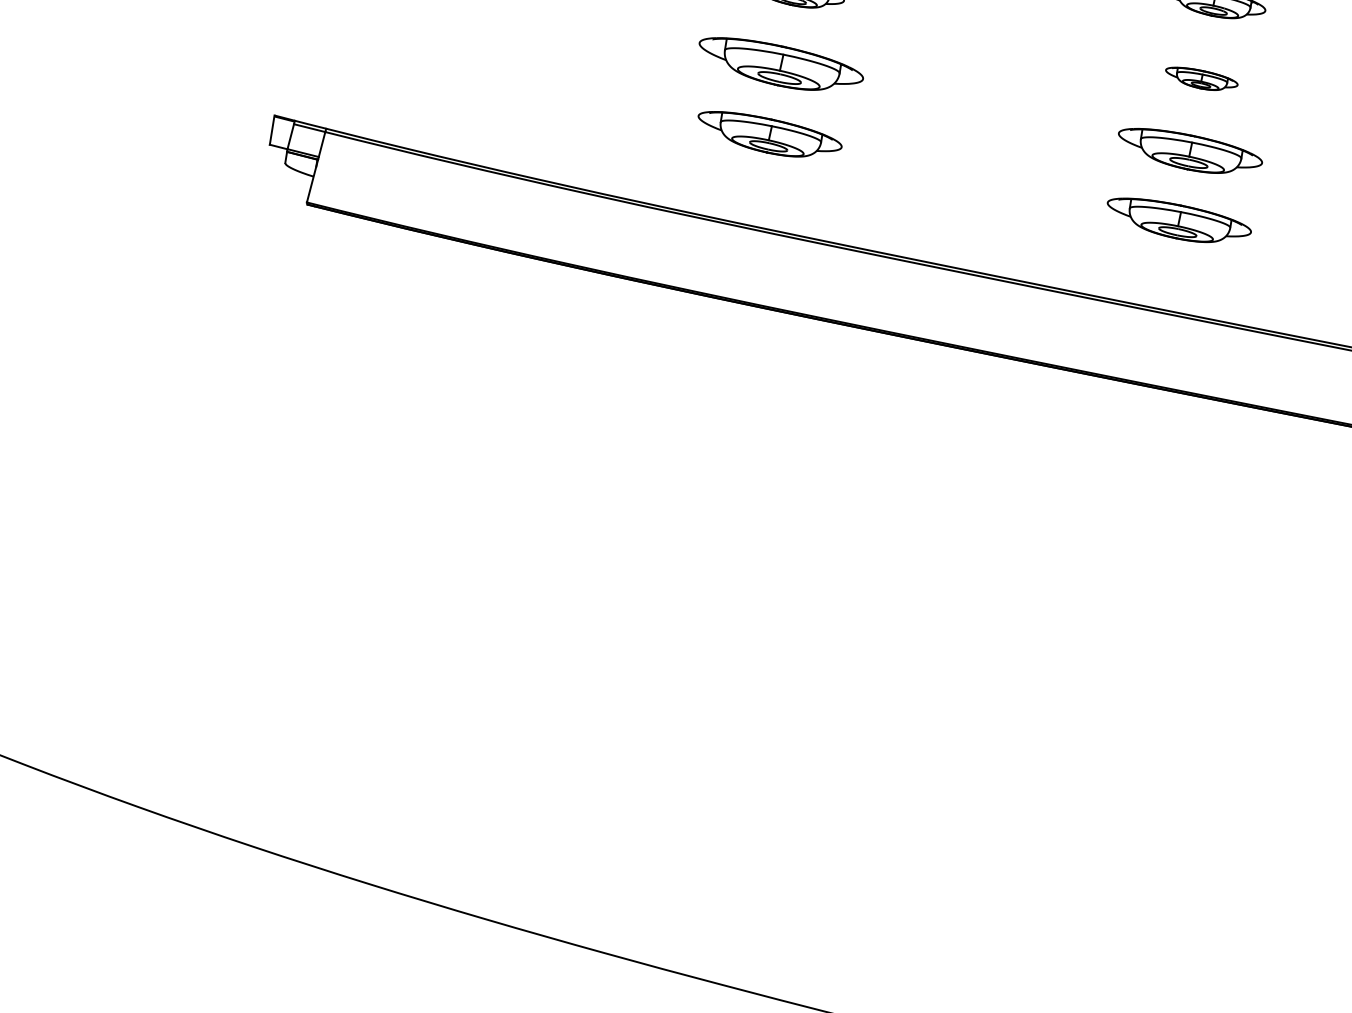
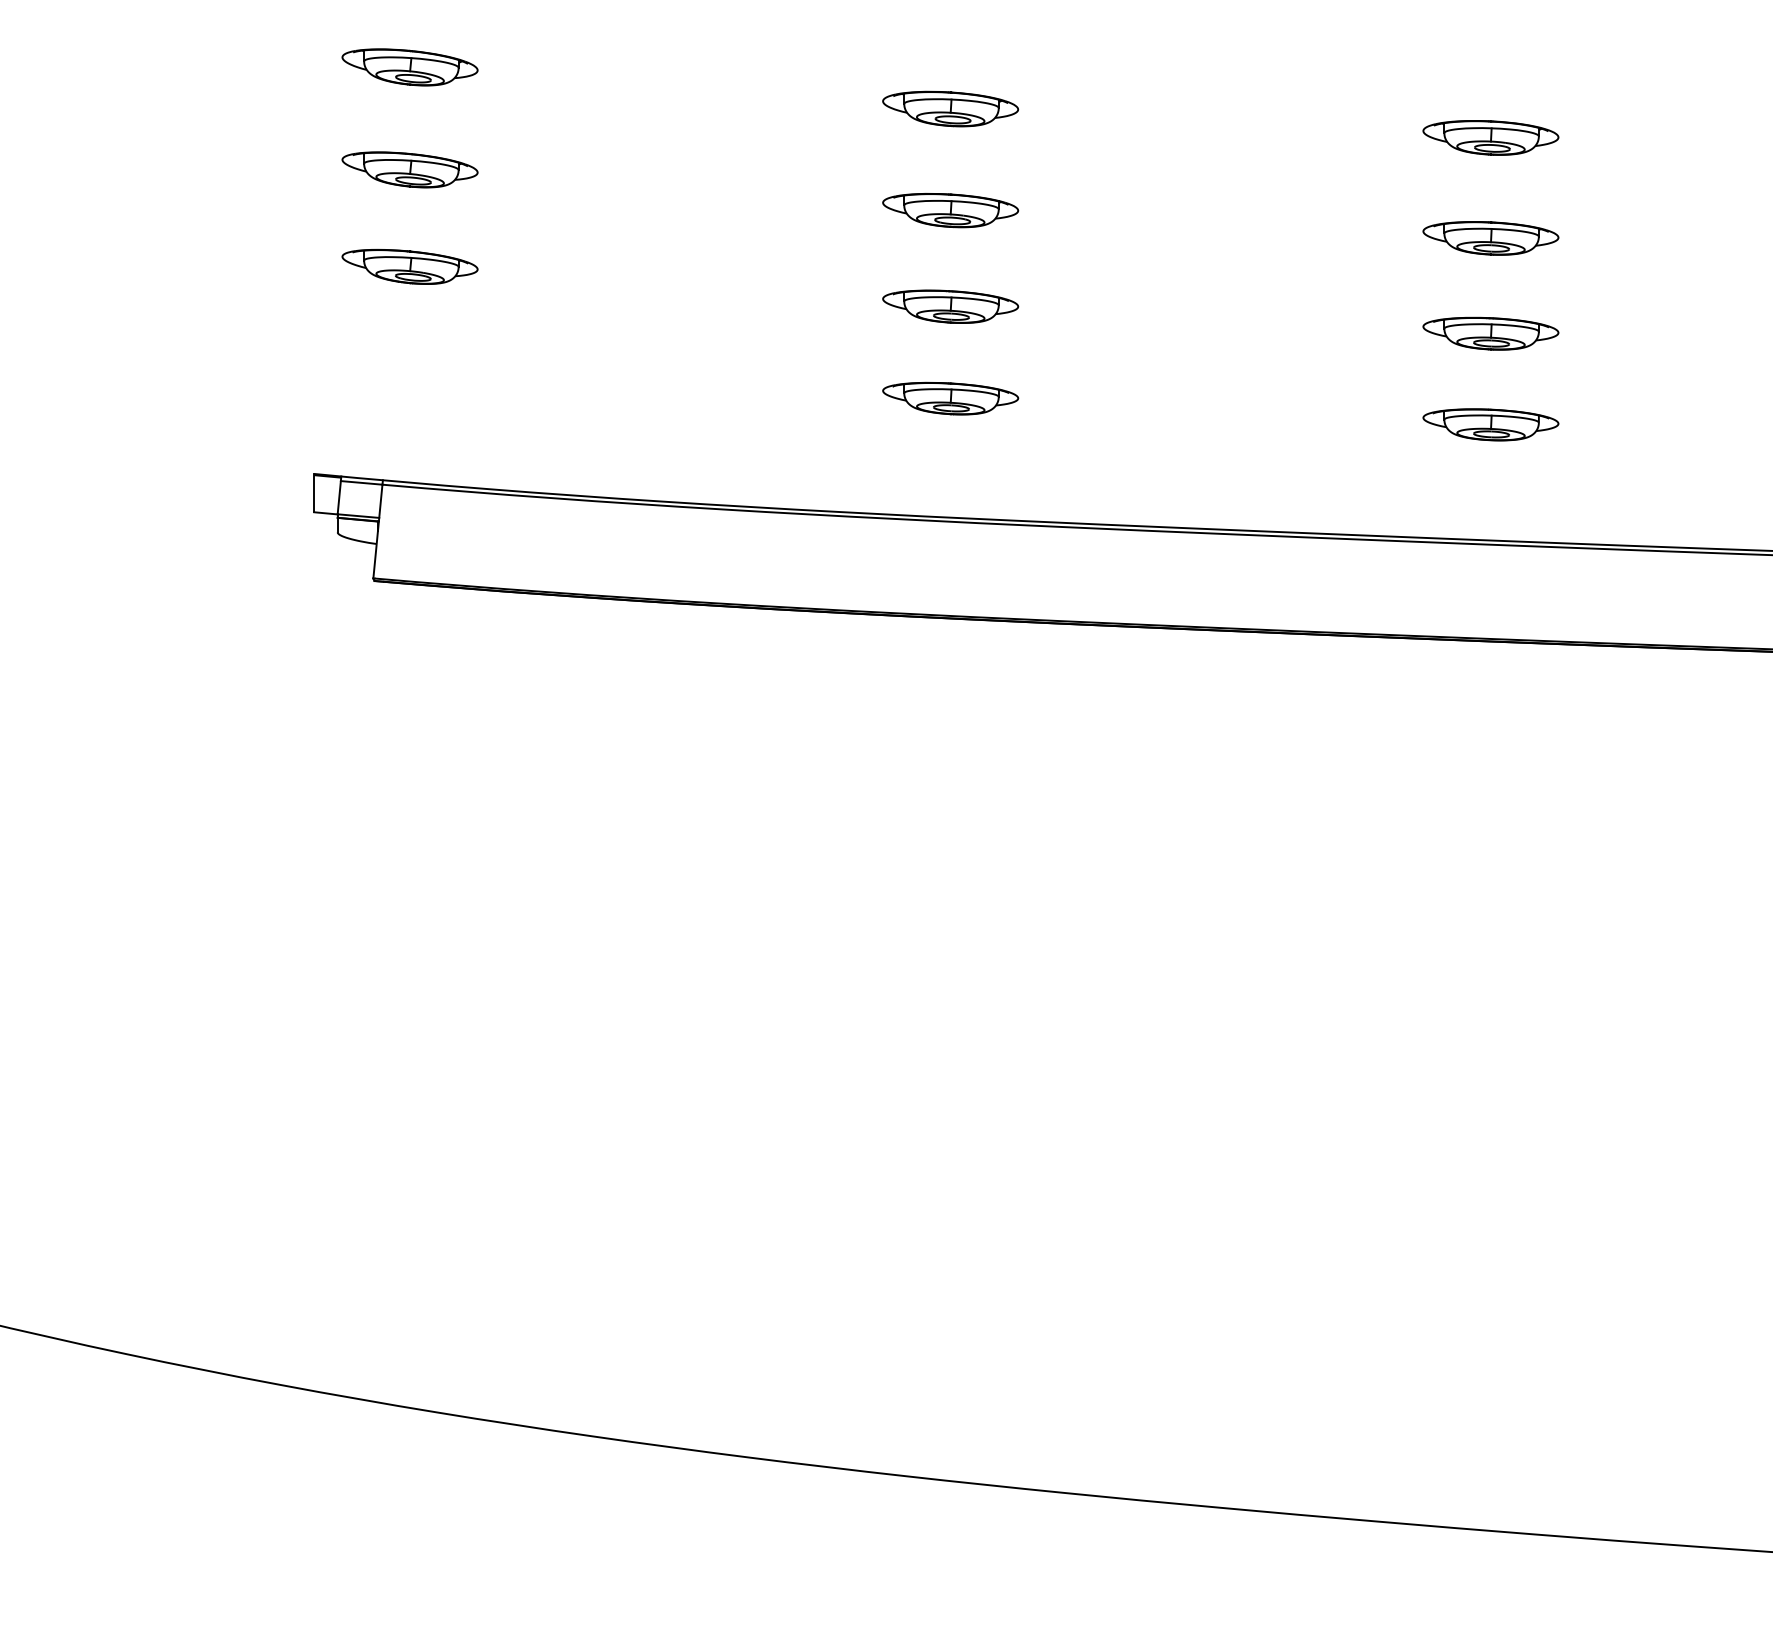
part: (780, 65) -> (950, 306), size x0.62
part: (1201, 79) -> (1490, 238), size x1.43
part: (769, 135) -> (950, 398), size x0.71
part: (1189, 152) -> (1490, 333), size x0.71
part: (1178, 221) -> (1490, 424), size x0.71

